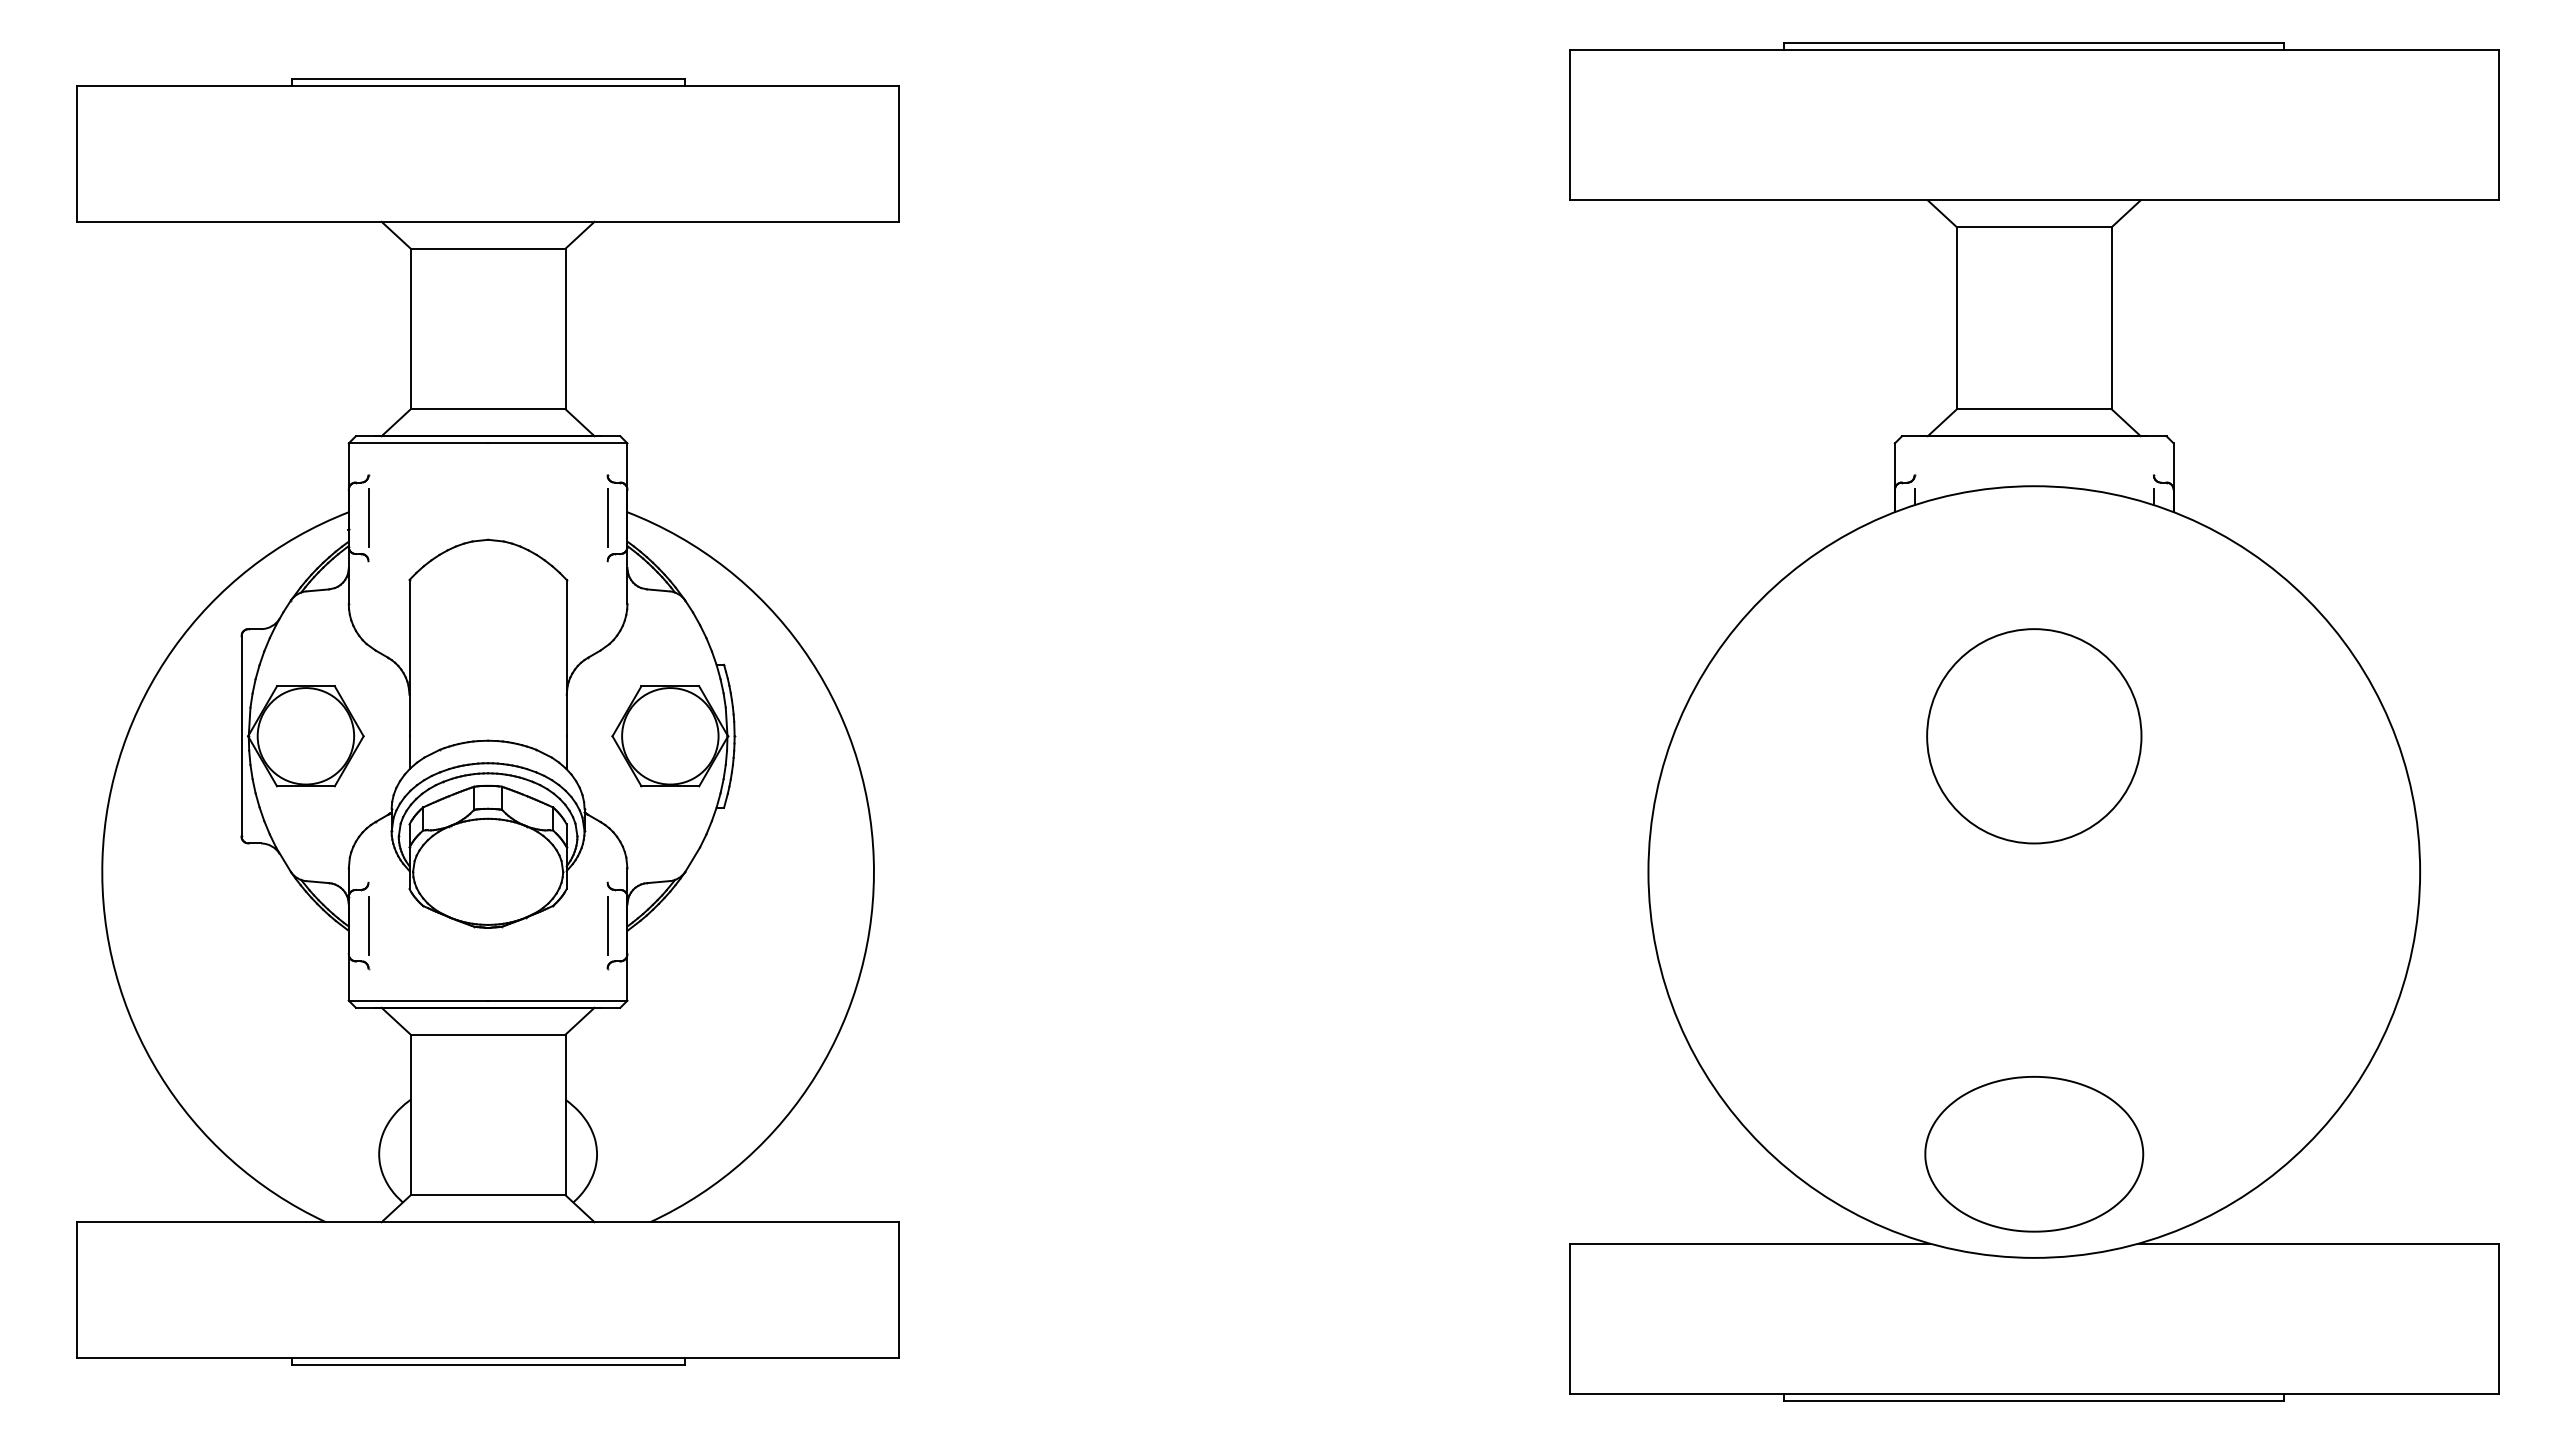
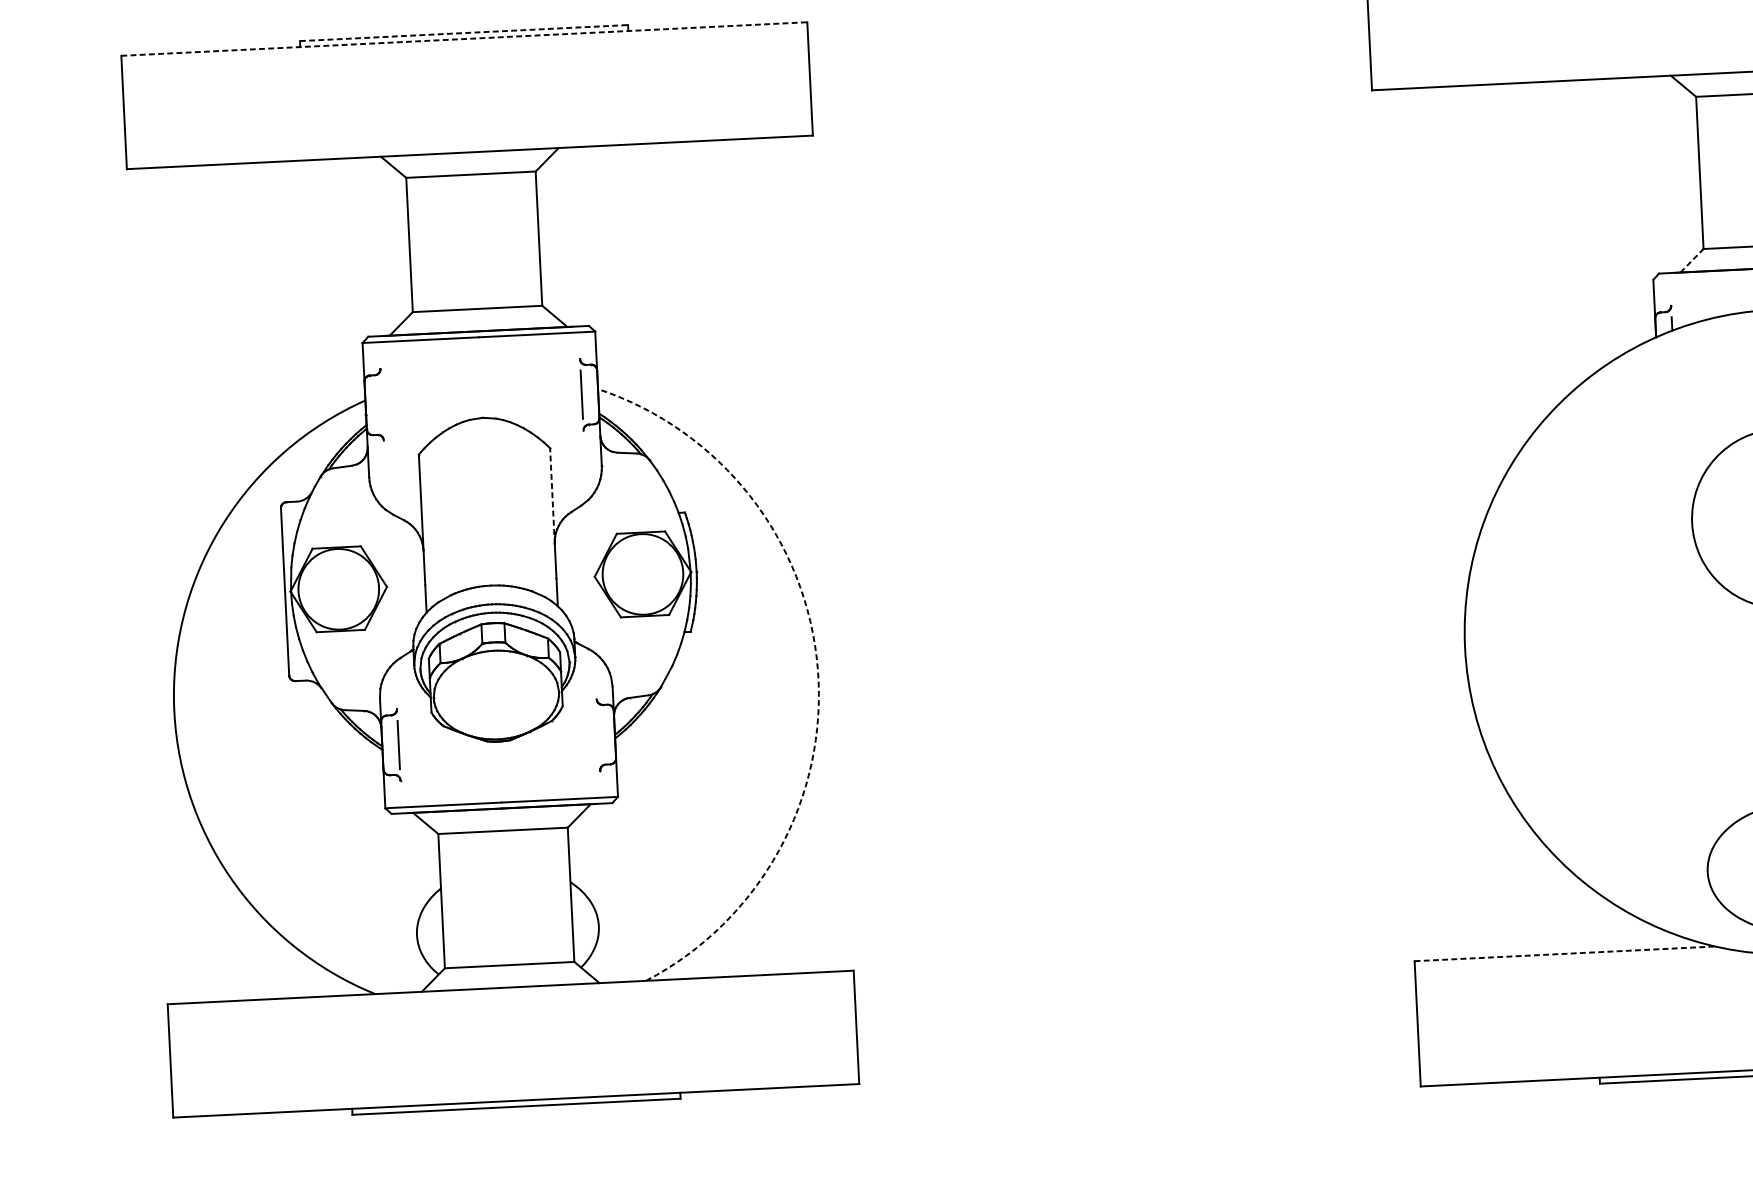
line: (488, 78) -> (464, 32), solid -> dashed
line: (488, 86) -> (464, 39), solid -> dashed
line: (1942, 422) -> (1692, 260), solid -> dashed
line: (368, 517) -> (382, 404), removed
line: (566, 636) -> (552, 495), solid -> dashed
arc: (873, 859) -> (817, 668), solid -> dashed
line: (607, 925) -> (598, 734), removed
line: (1750, 1243) -> (1565, 953), solid -> dashed

